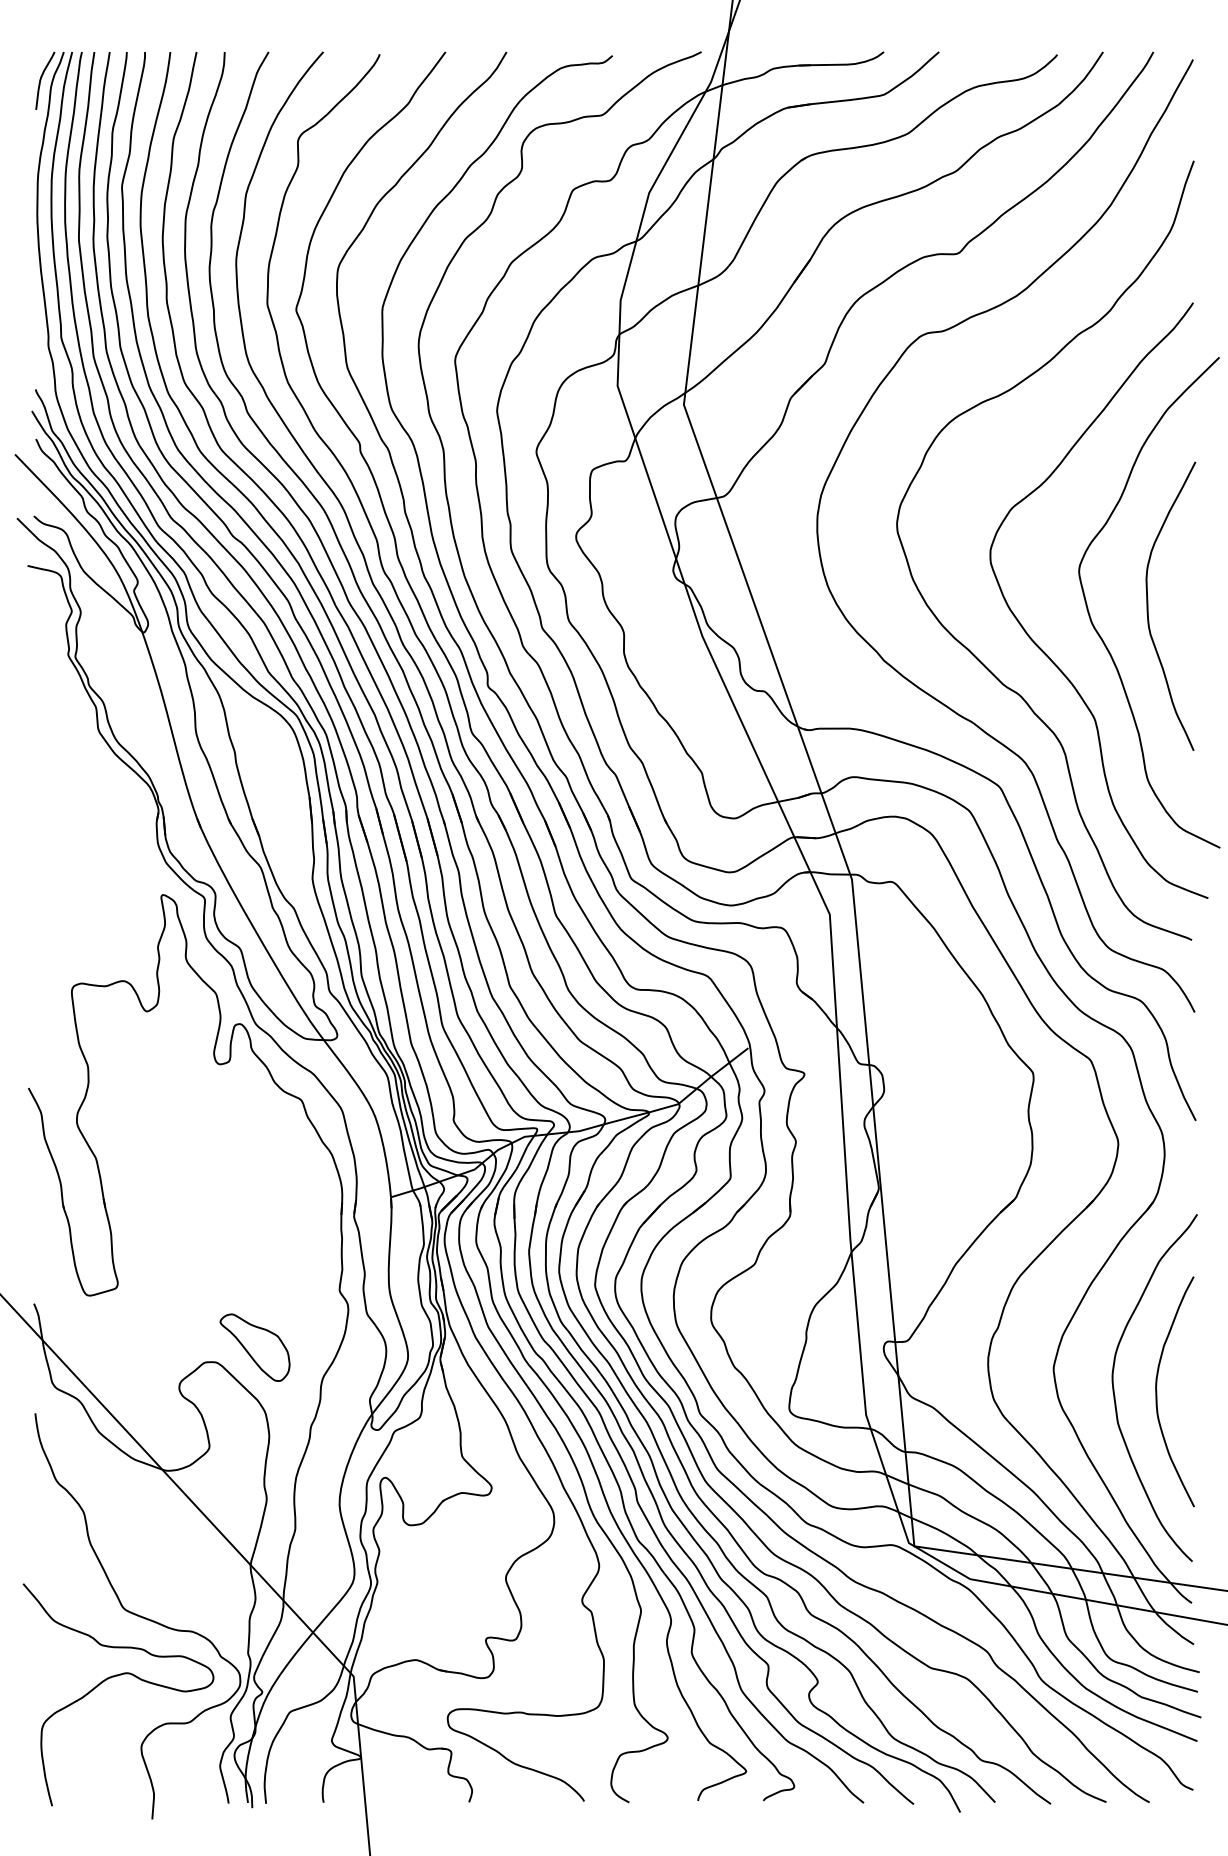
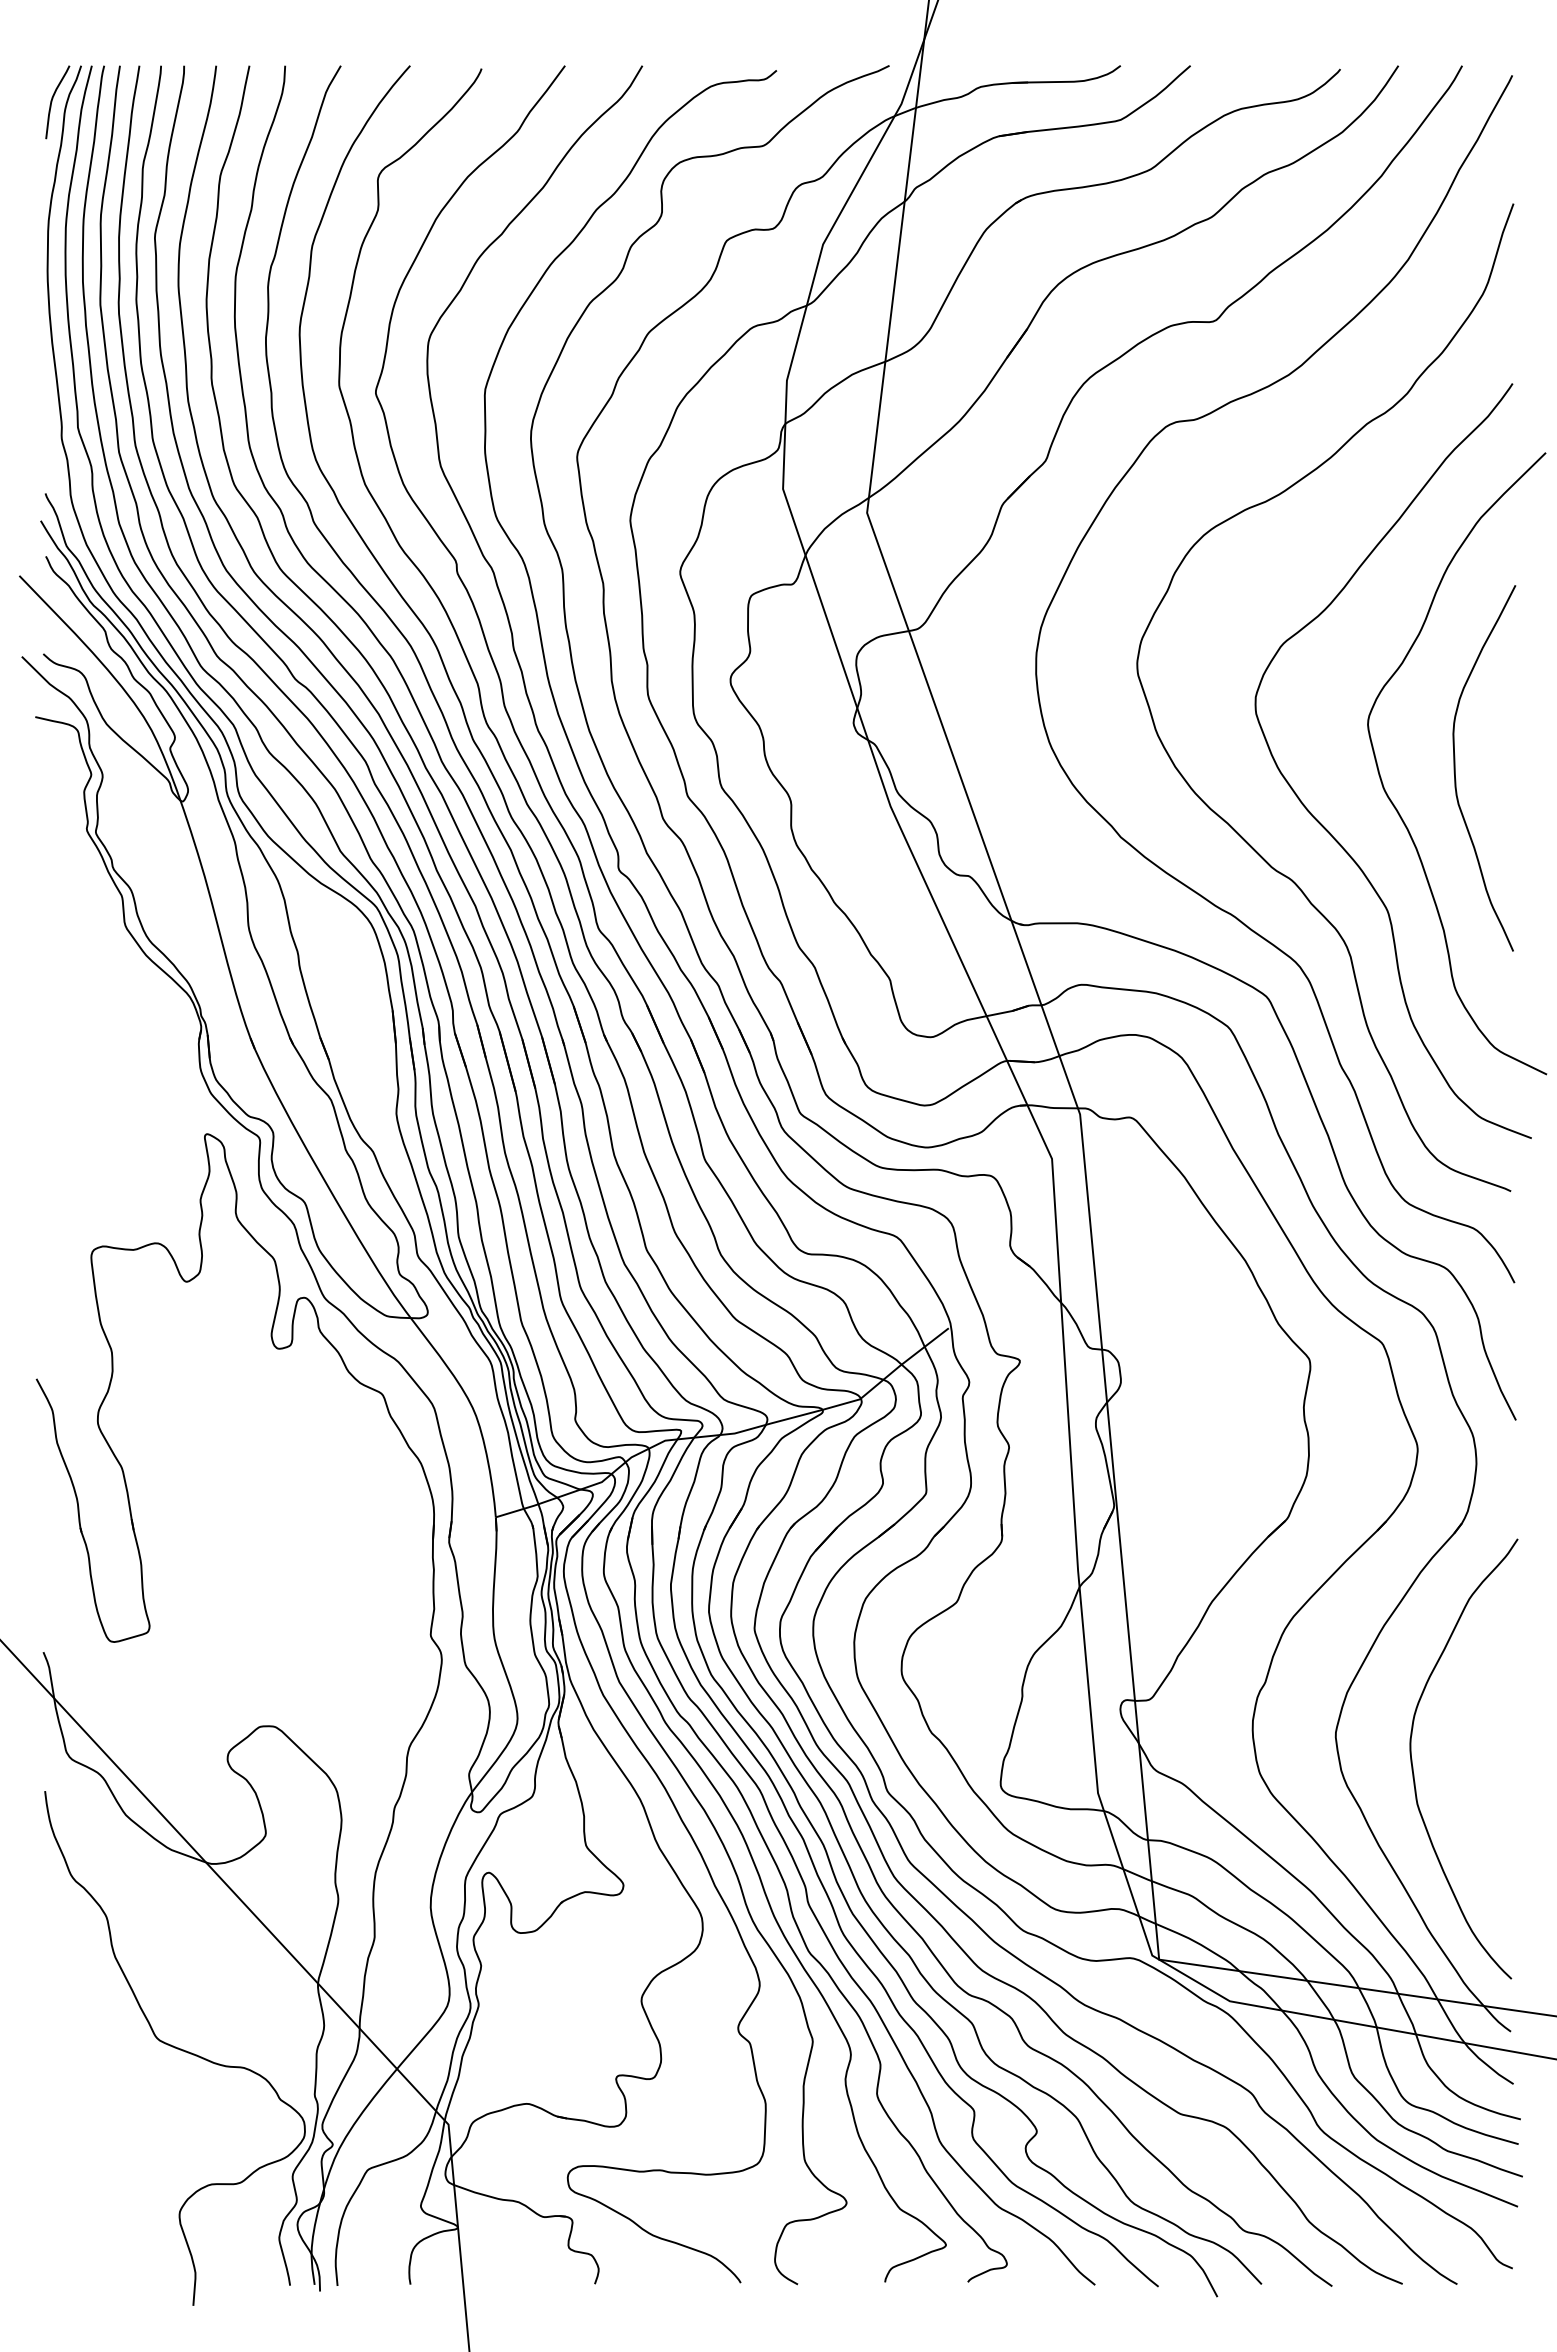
part: (255, 1347) -> (323, 1707), removed
curve: (1156, 1391) -> (1466, 1763), removed
curve: (114, 1677) -> (145, 2125), removed

